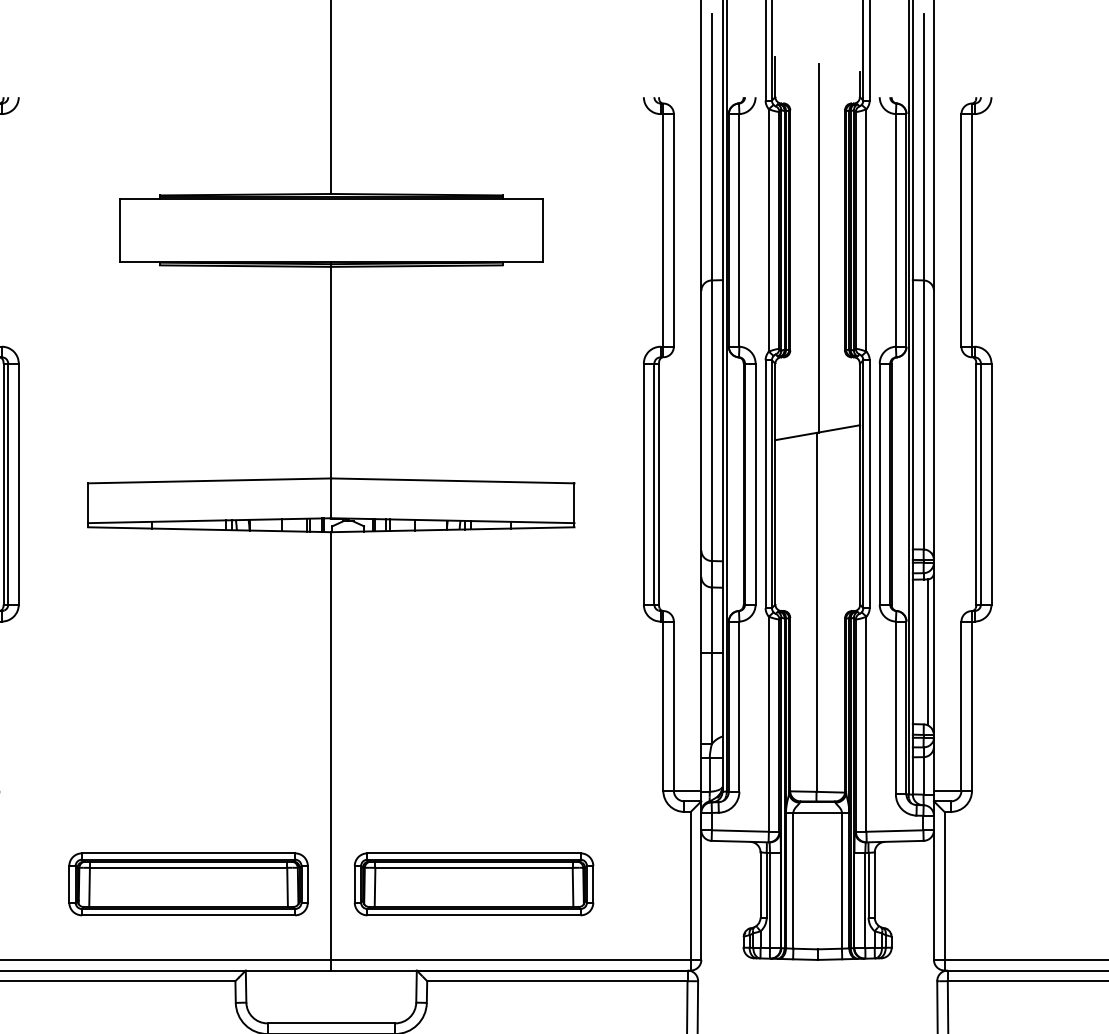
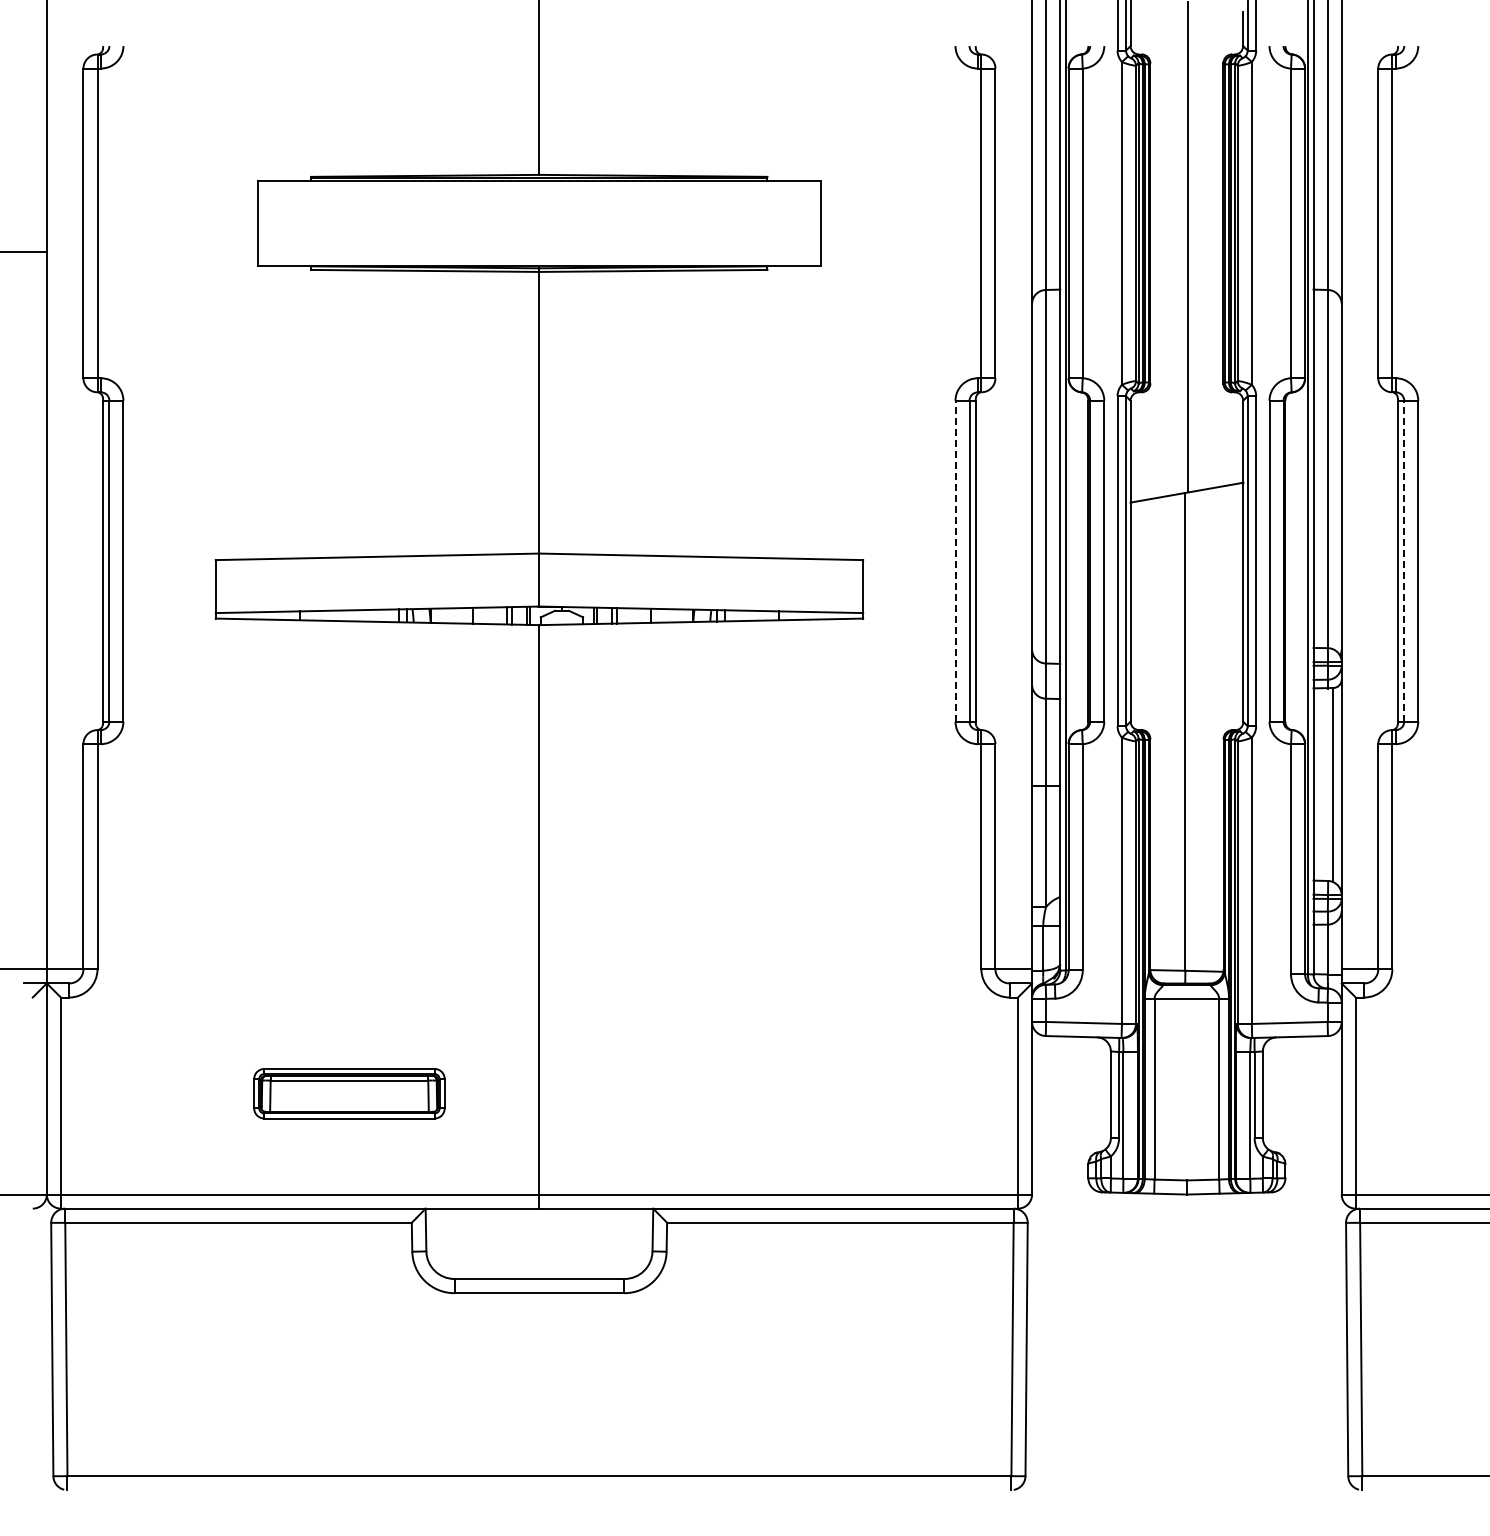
line: (643, 483) -> (955, 560), solid -> dashed
line: (981, 483) -> (1404, 560), solid -> dashed
part: (188, 884) -> (349, 1093), size x0.6
part: (474, 884) -> (729, 1093), removed

